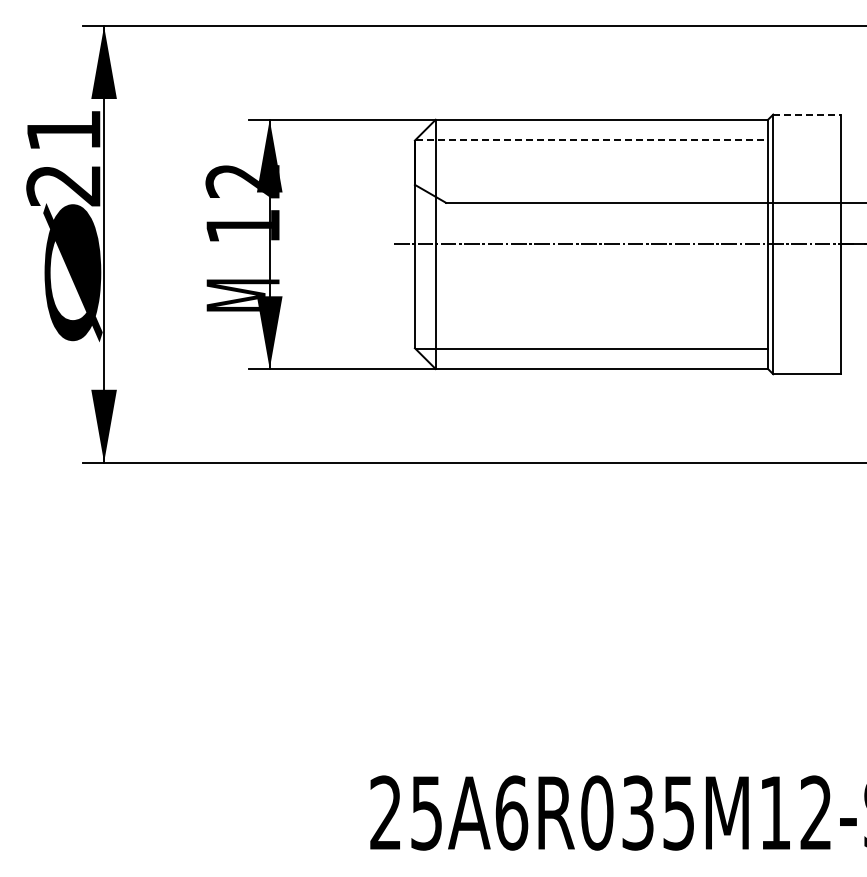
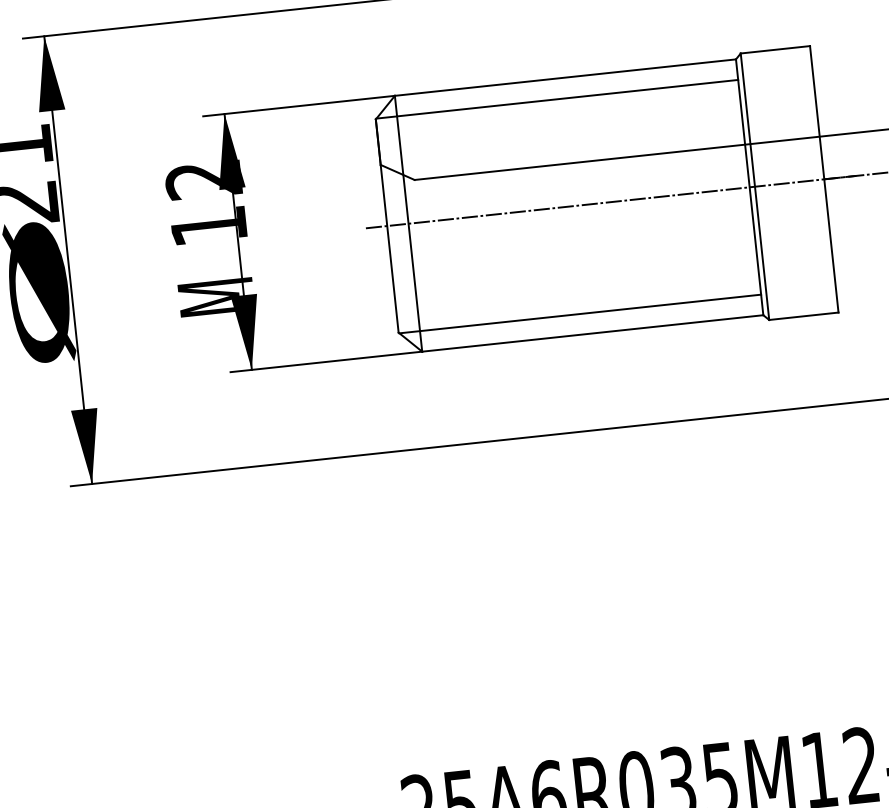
line: (807, 114) -> (775, 49), dashed -> solid
line: (592, 139) -> (557, 98), dashed -> solid

